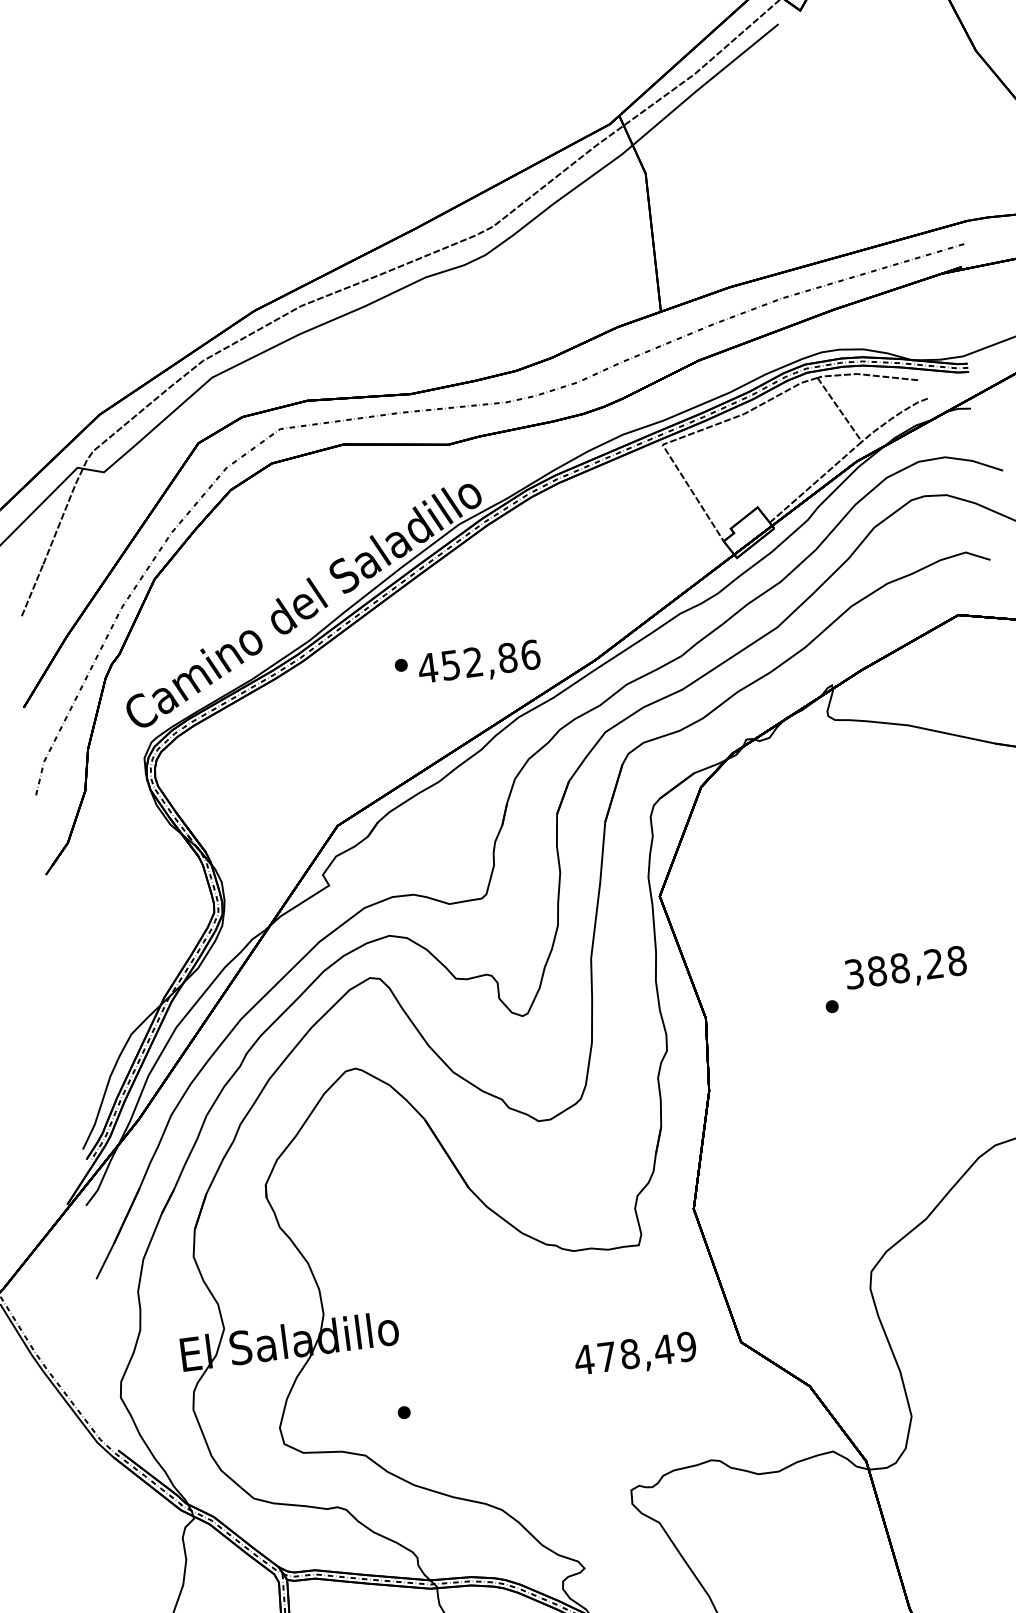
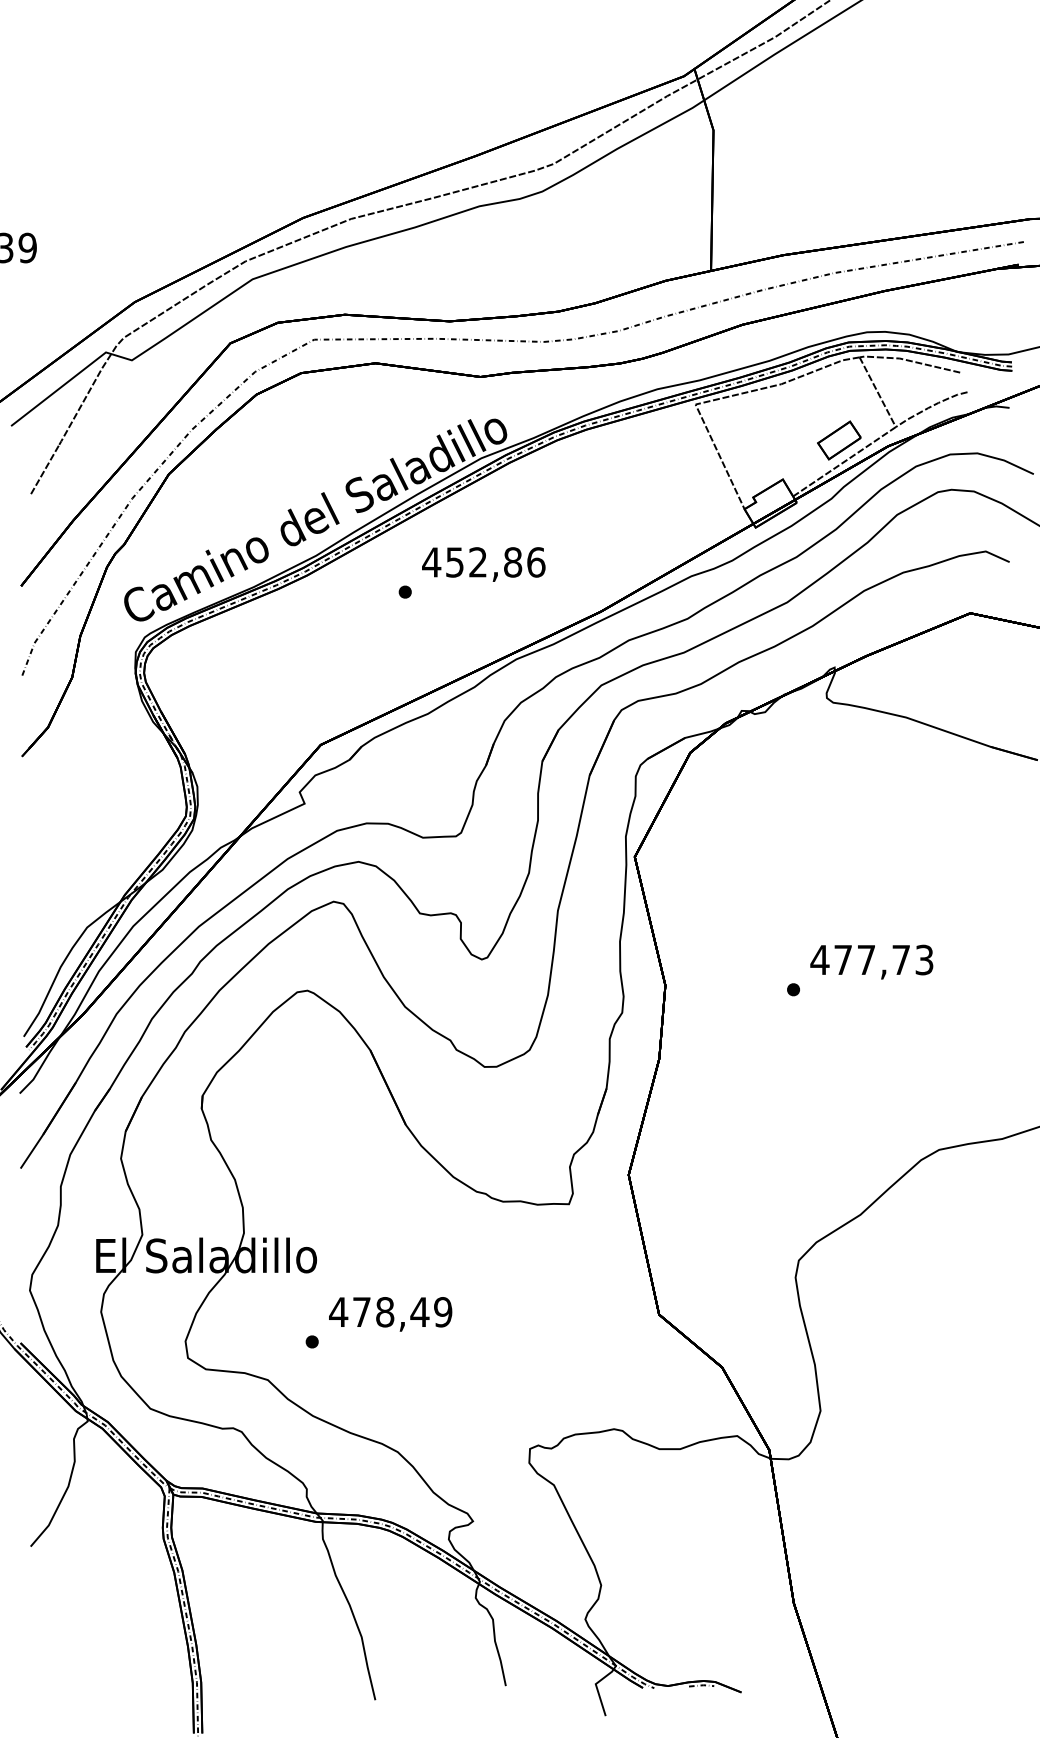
part: (808, 462) -> (839, 440), added
text: (479, 663) -> (483, 564), moved
text: (904, 967) -> (871, 959), 388,28 -> 477,73
text: (635, 1355) -> (390, 1314), moved

